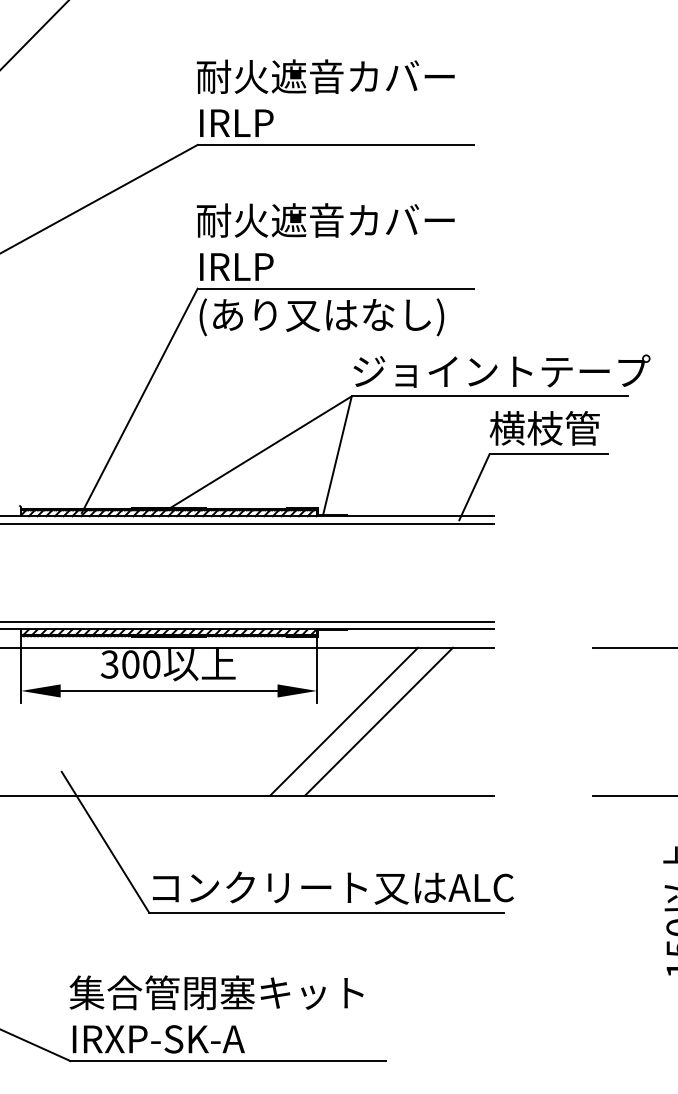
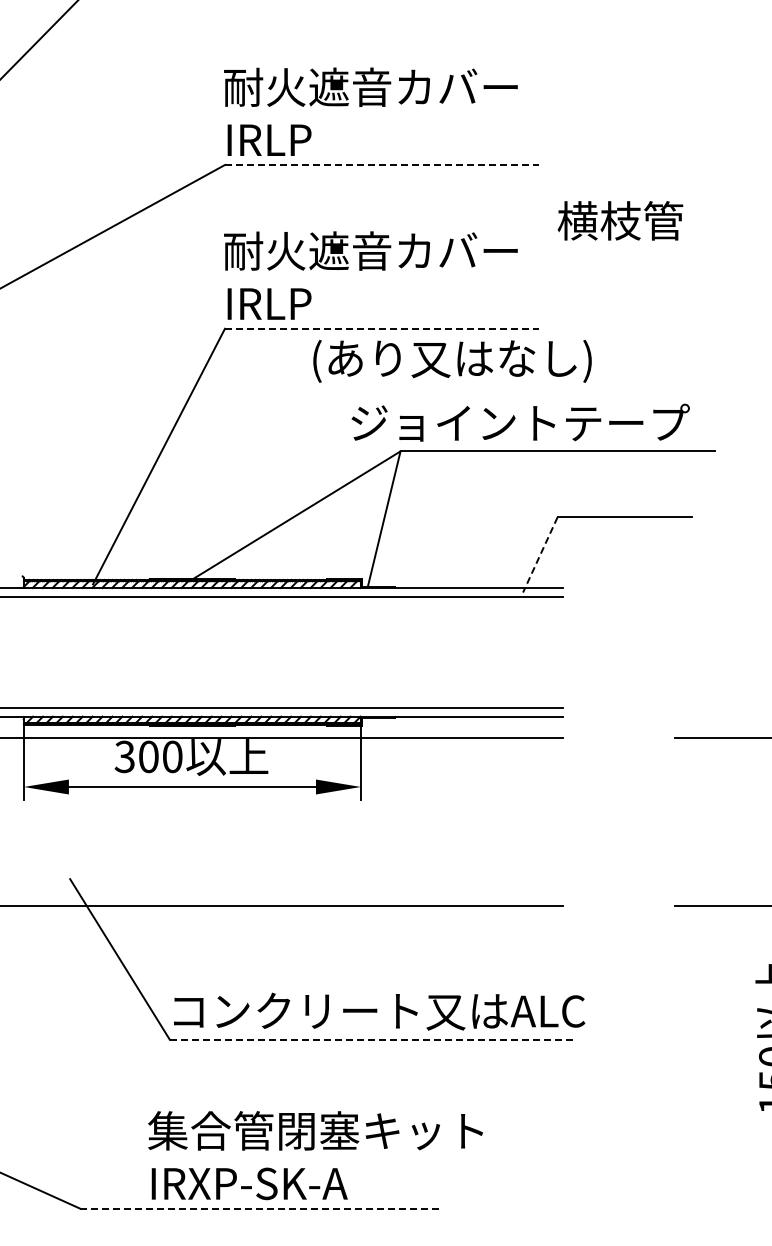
line: (335, 144) -> (382, 164), solid -> dashed
line: (335, 288) -> (382, 328), solid -> dashed
text: (321, 316) -> (452, 360), moved
text: (501, 371) -> (520, 422), moved
text: (544, 428) -> (620, 220), moved
line: (474, 487) -> (540, 555), solid -> dashed
line: (343, 721) -> (391, 821), removed
line: (378, 721) -> (431, 821), removed
line: (327, 912) -> (372, 1039), solid -> dashed
text: (216, 1014) -> (315, 1155), moved
line: (227, 1060) -> (259, 1208), solid -> dashed

